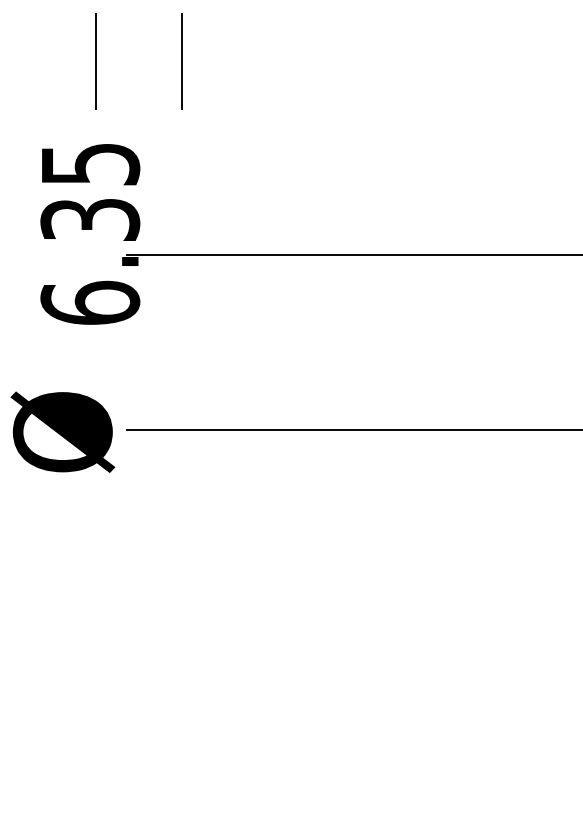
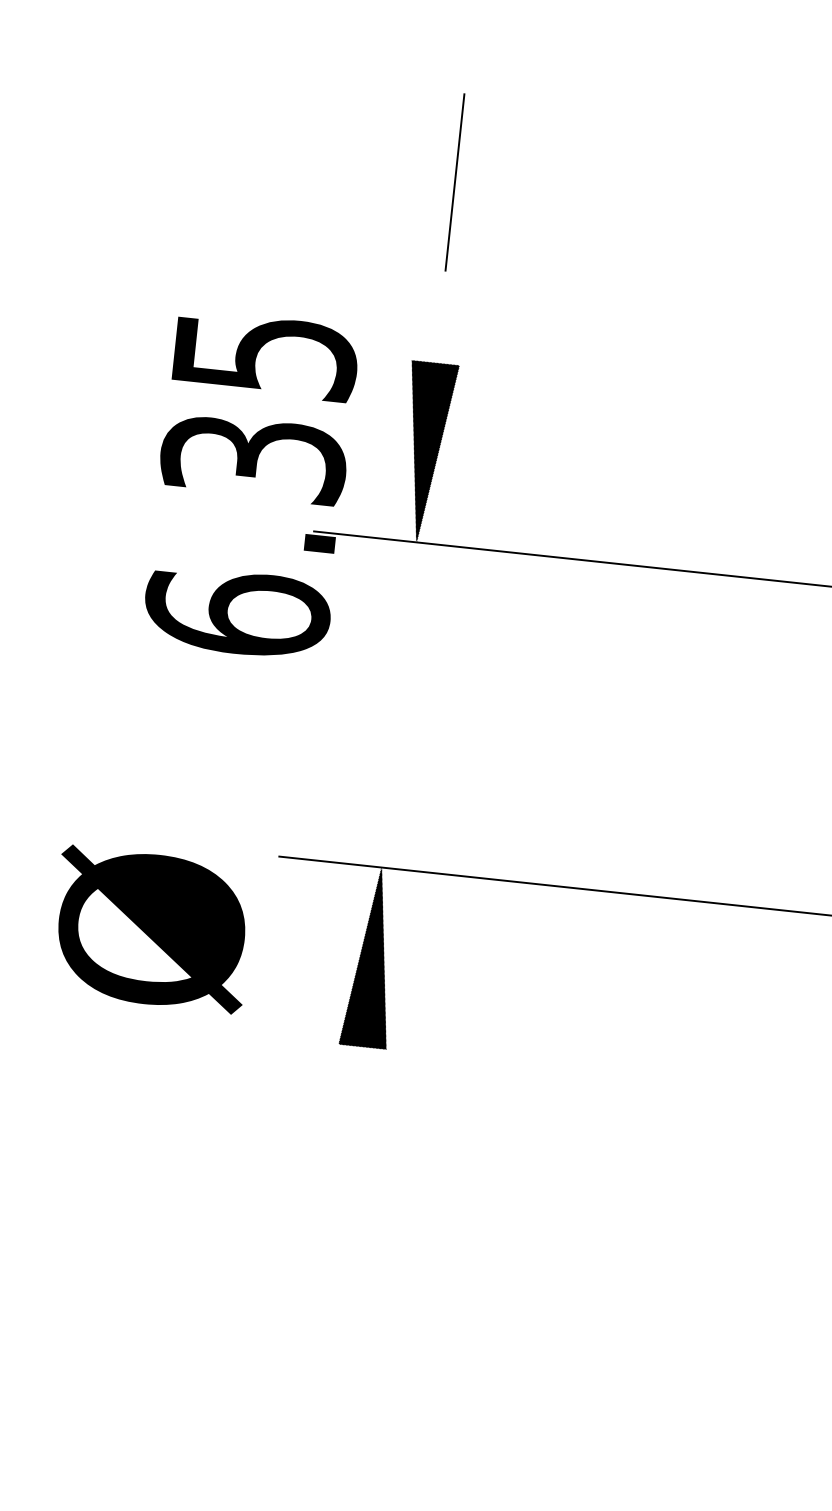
line: (95, 61) -> (294, 165), removed
hatch: (181, 206) -> (425, 451), added
text: (62, 431) -> (151, 928), moved
hatch: (181, 478) -> (371, 957), added

